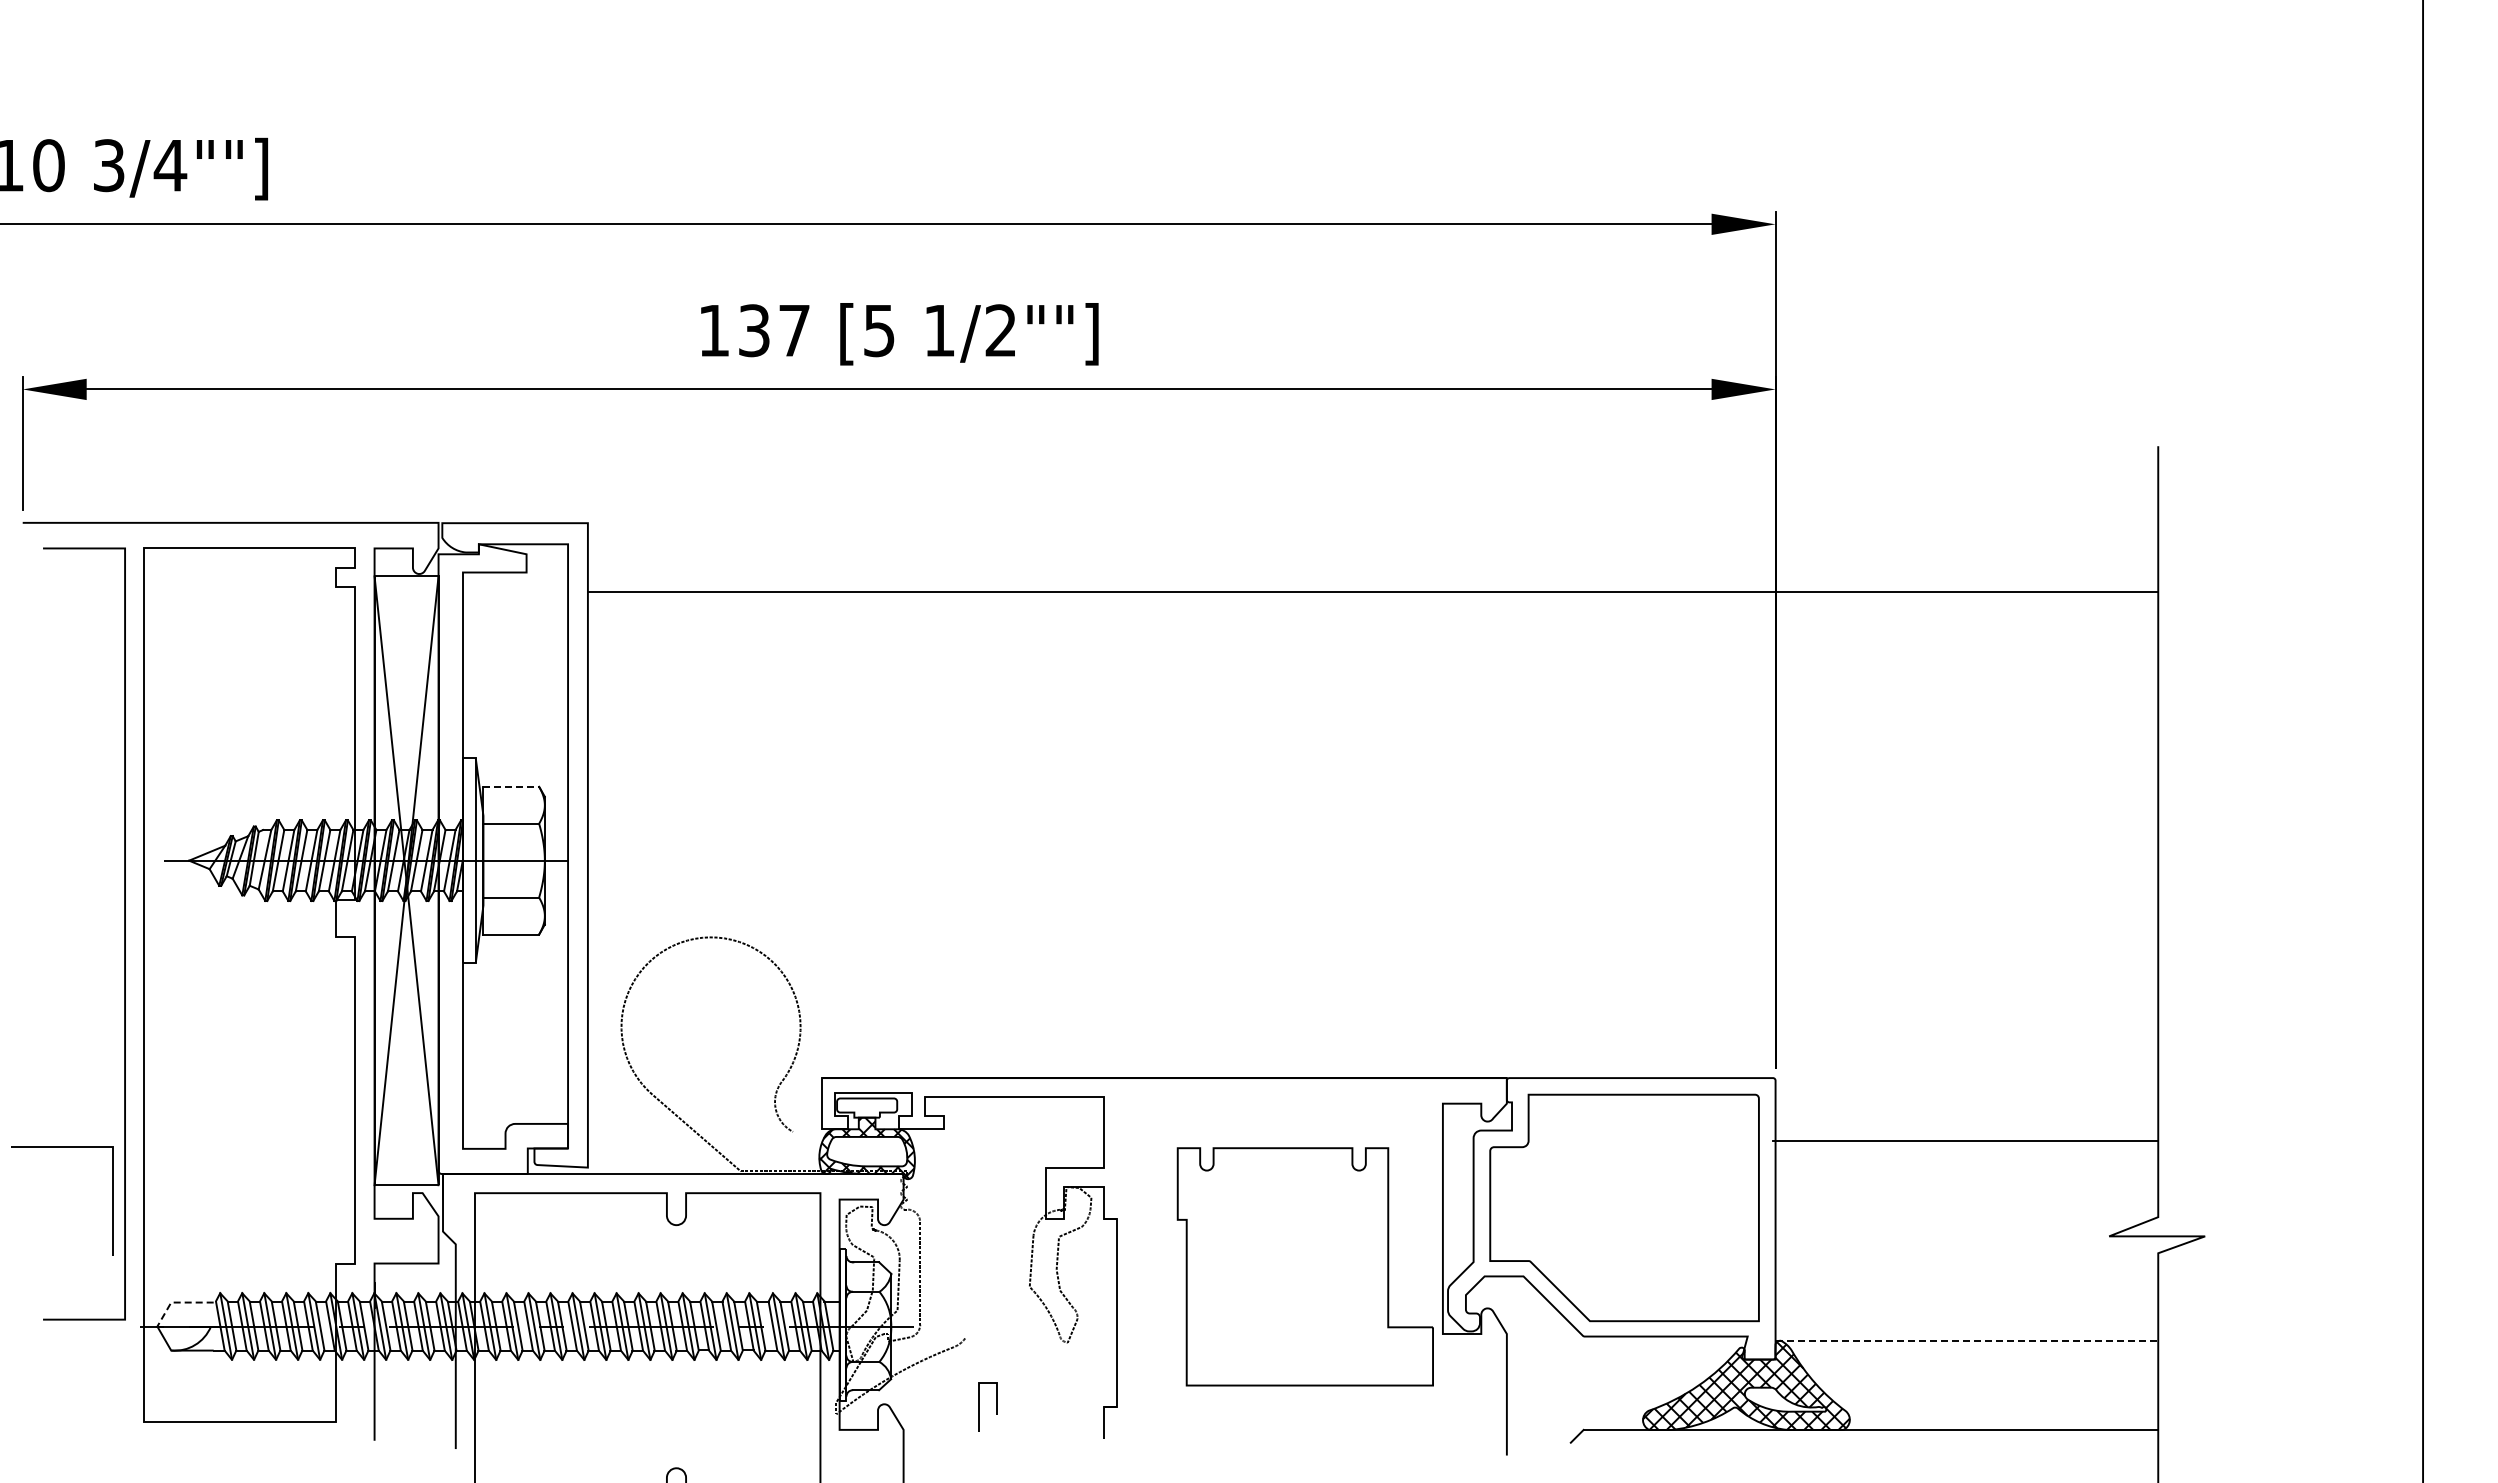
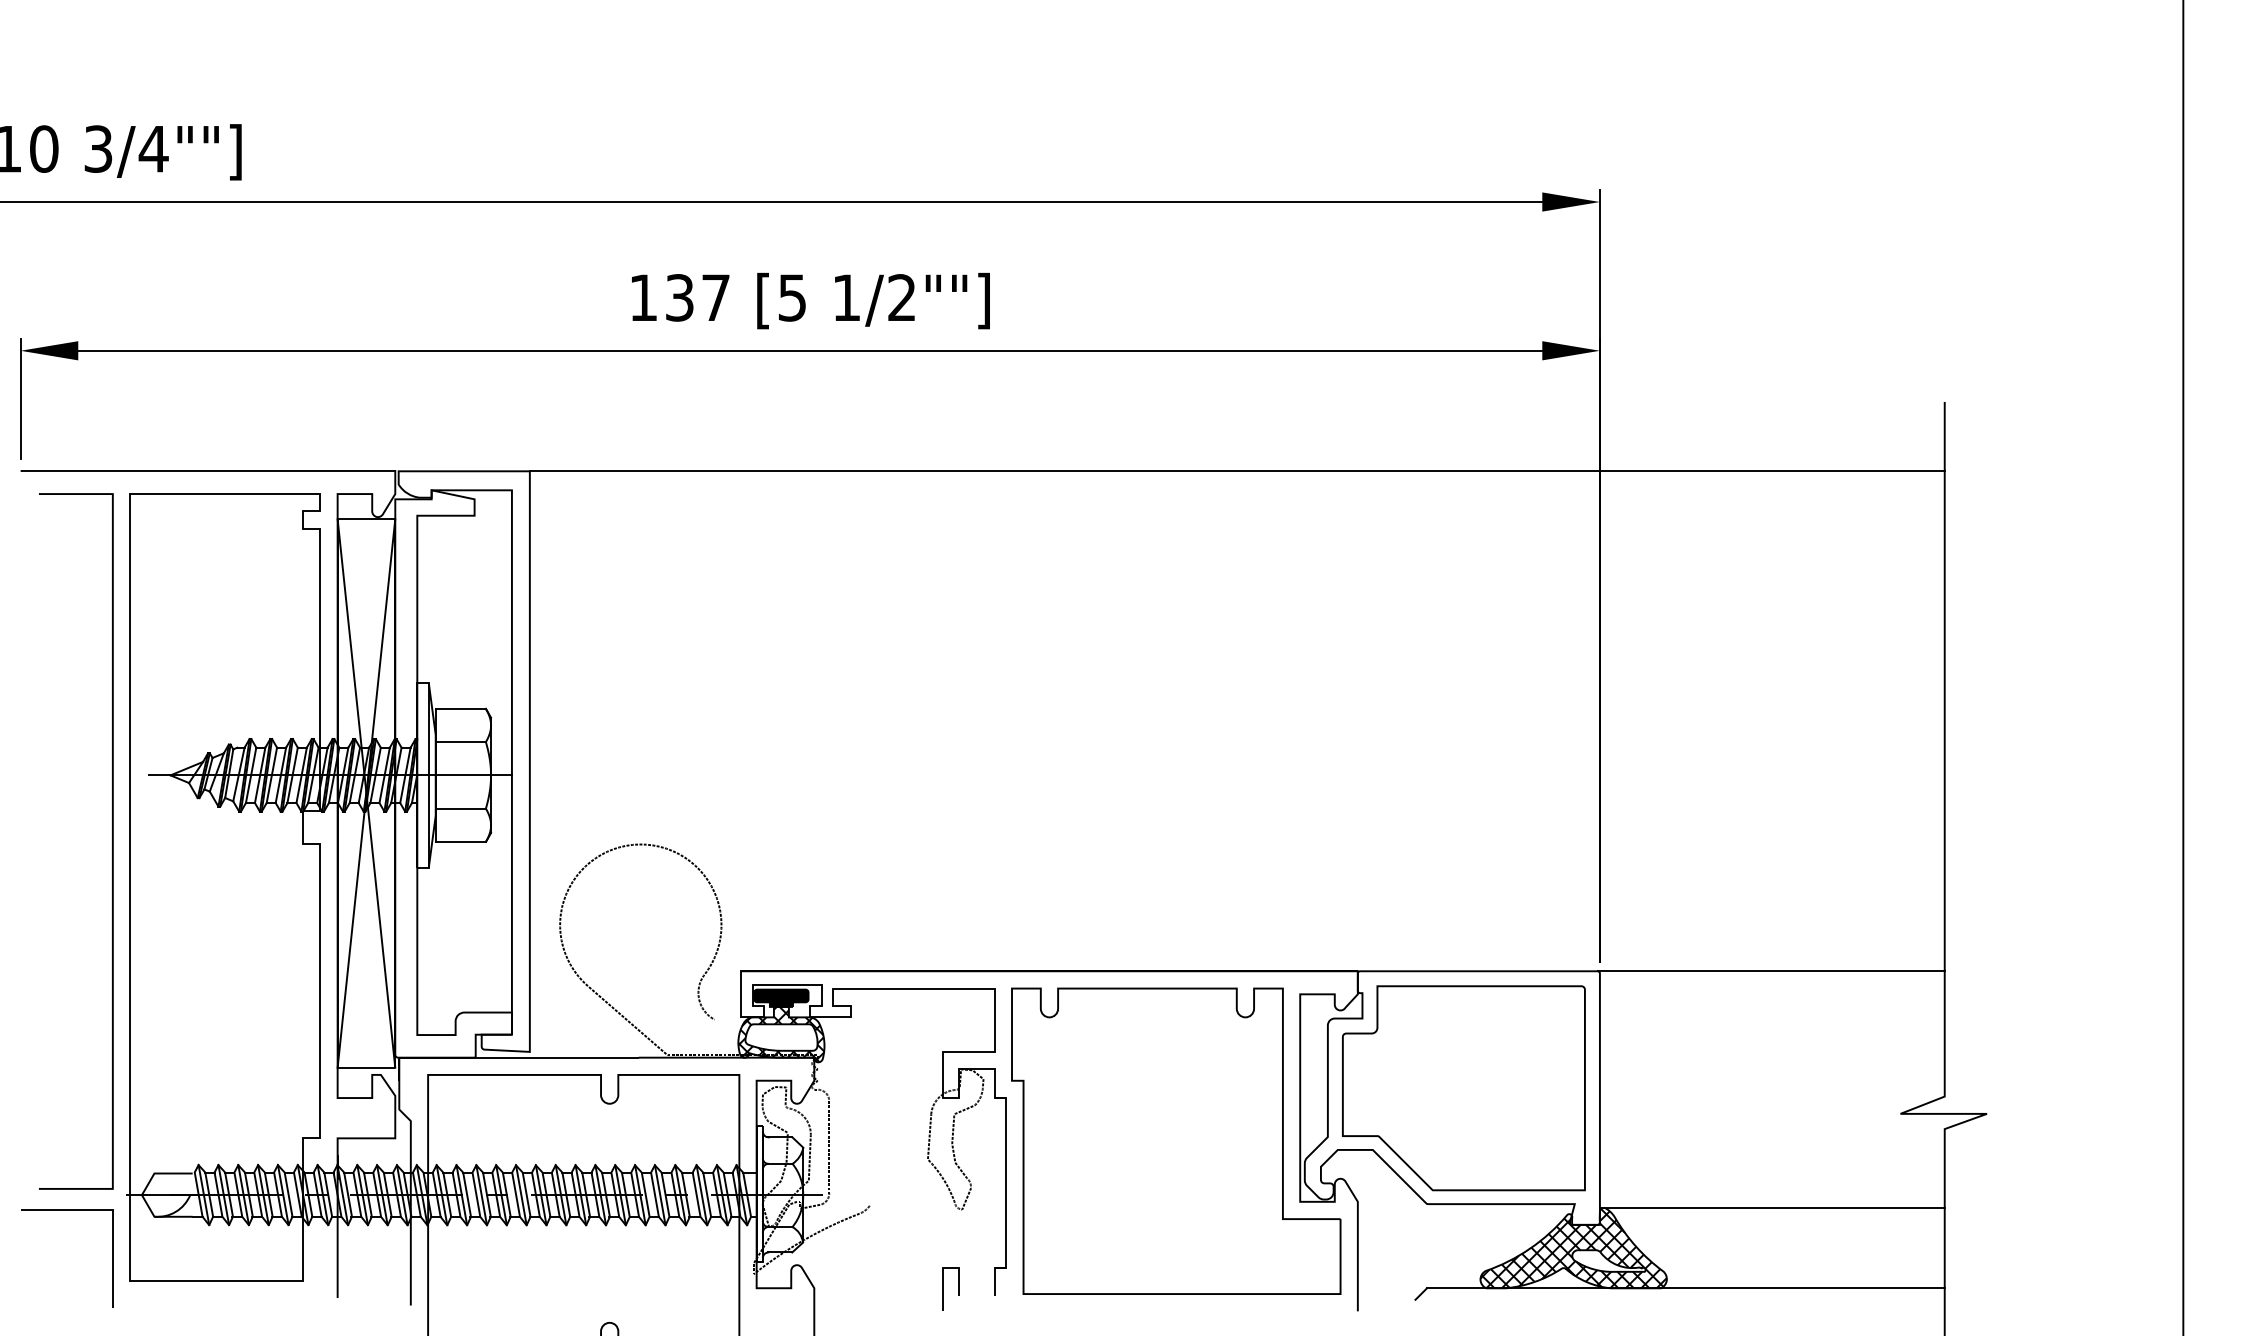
line: (1372, 592) -> (1236, 471), moved
line: (511, 786) -> (461, 708), dashed -> solid
fill: (867, 1107) -> (781, 997), added
line: (1965, 1141) -> (1771, 971), moved
line: (112, 1200) -> (112, 1258), moved
part: (1305, 1266) -> (1176, 1141), size x1.43
line: (178, 1302) -> (160, 1173), dashed -> solid
line: (1967, 1340) -> (1772, 1207), dashed -> solid
line: (979, 1406) -> (943, 1288), moved

